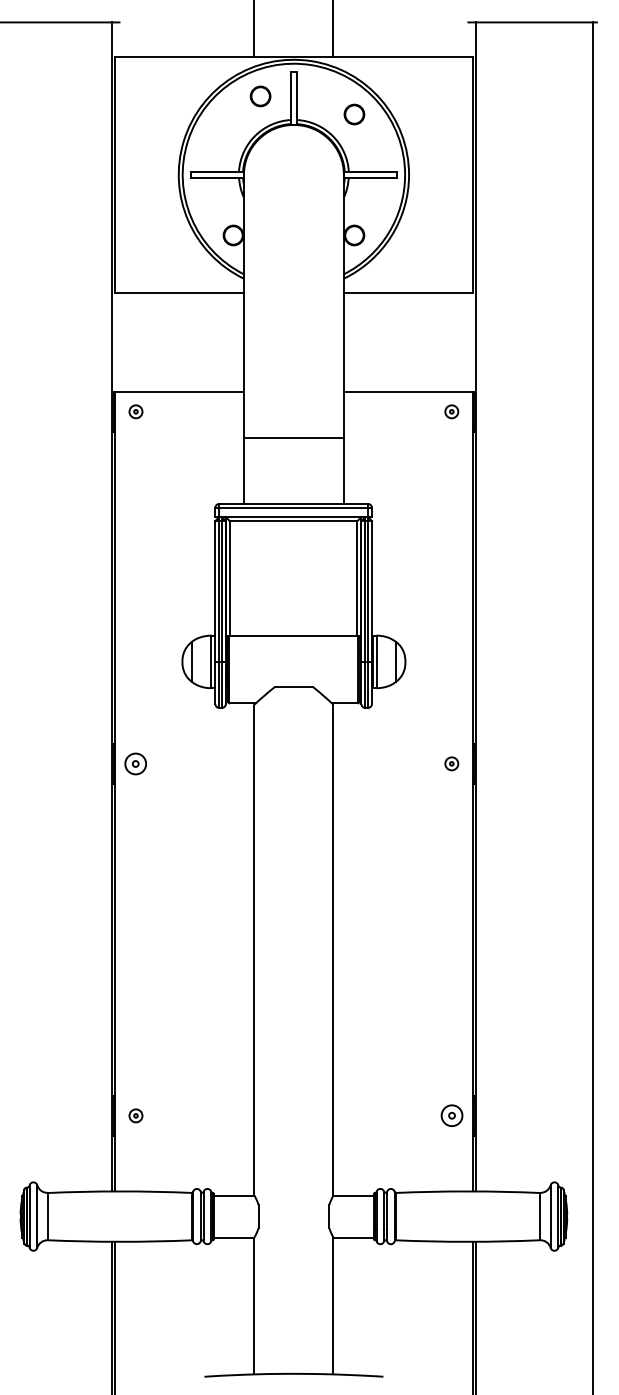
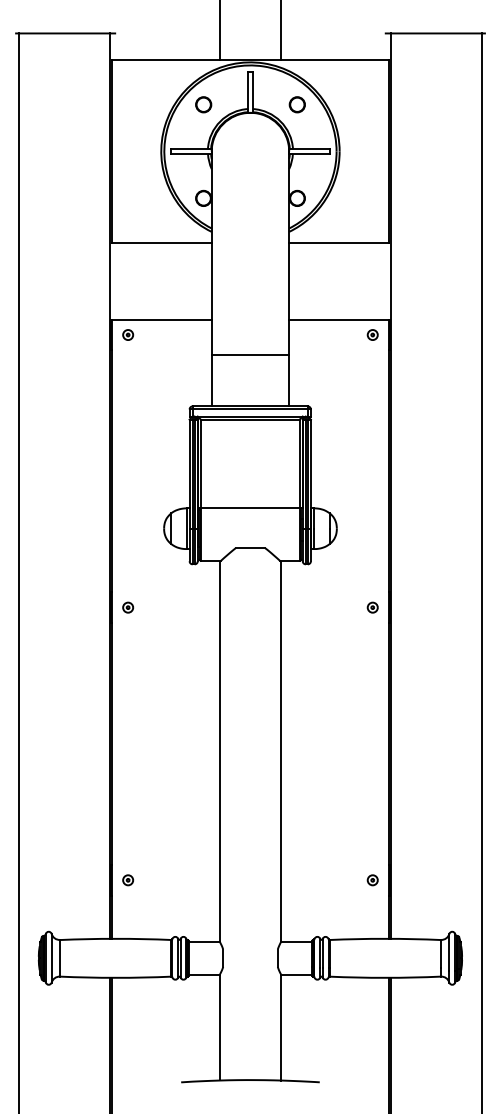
circle: (260, 96) -> (203, 104), moved
part: (136, 763) -> (128, 607), size x0.62
part: (451, 1116) -> (372, 880), size x0.62

